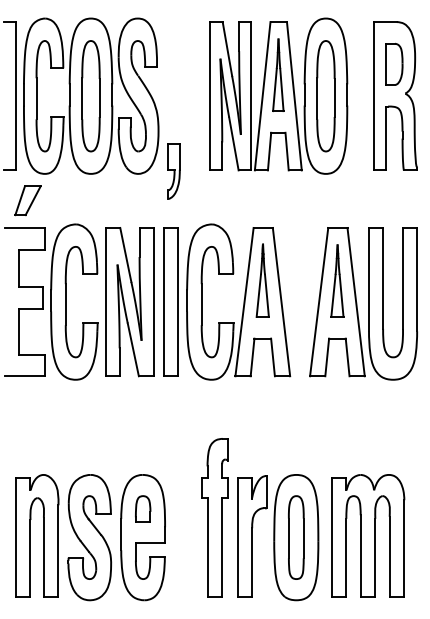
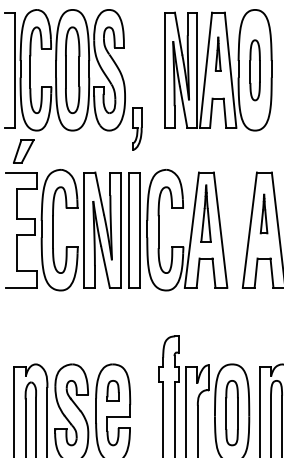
part: (278, 74) -> (218, 53), size x0.6
part: (325, 96) -> (254, 70), size x0.7
part: (337, 280) -> (264, 213), size x0.7

